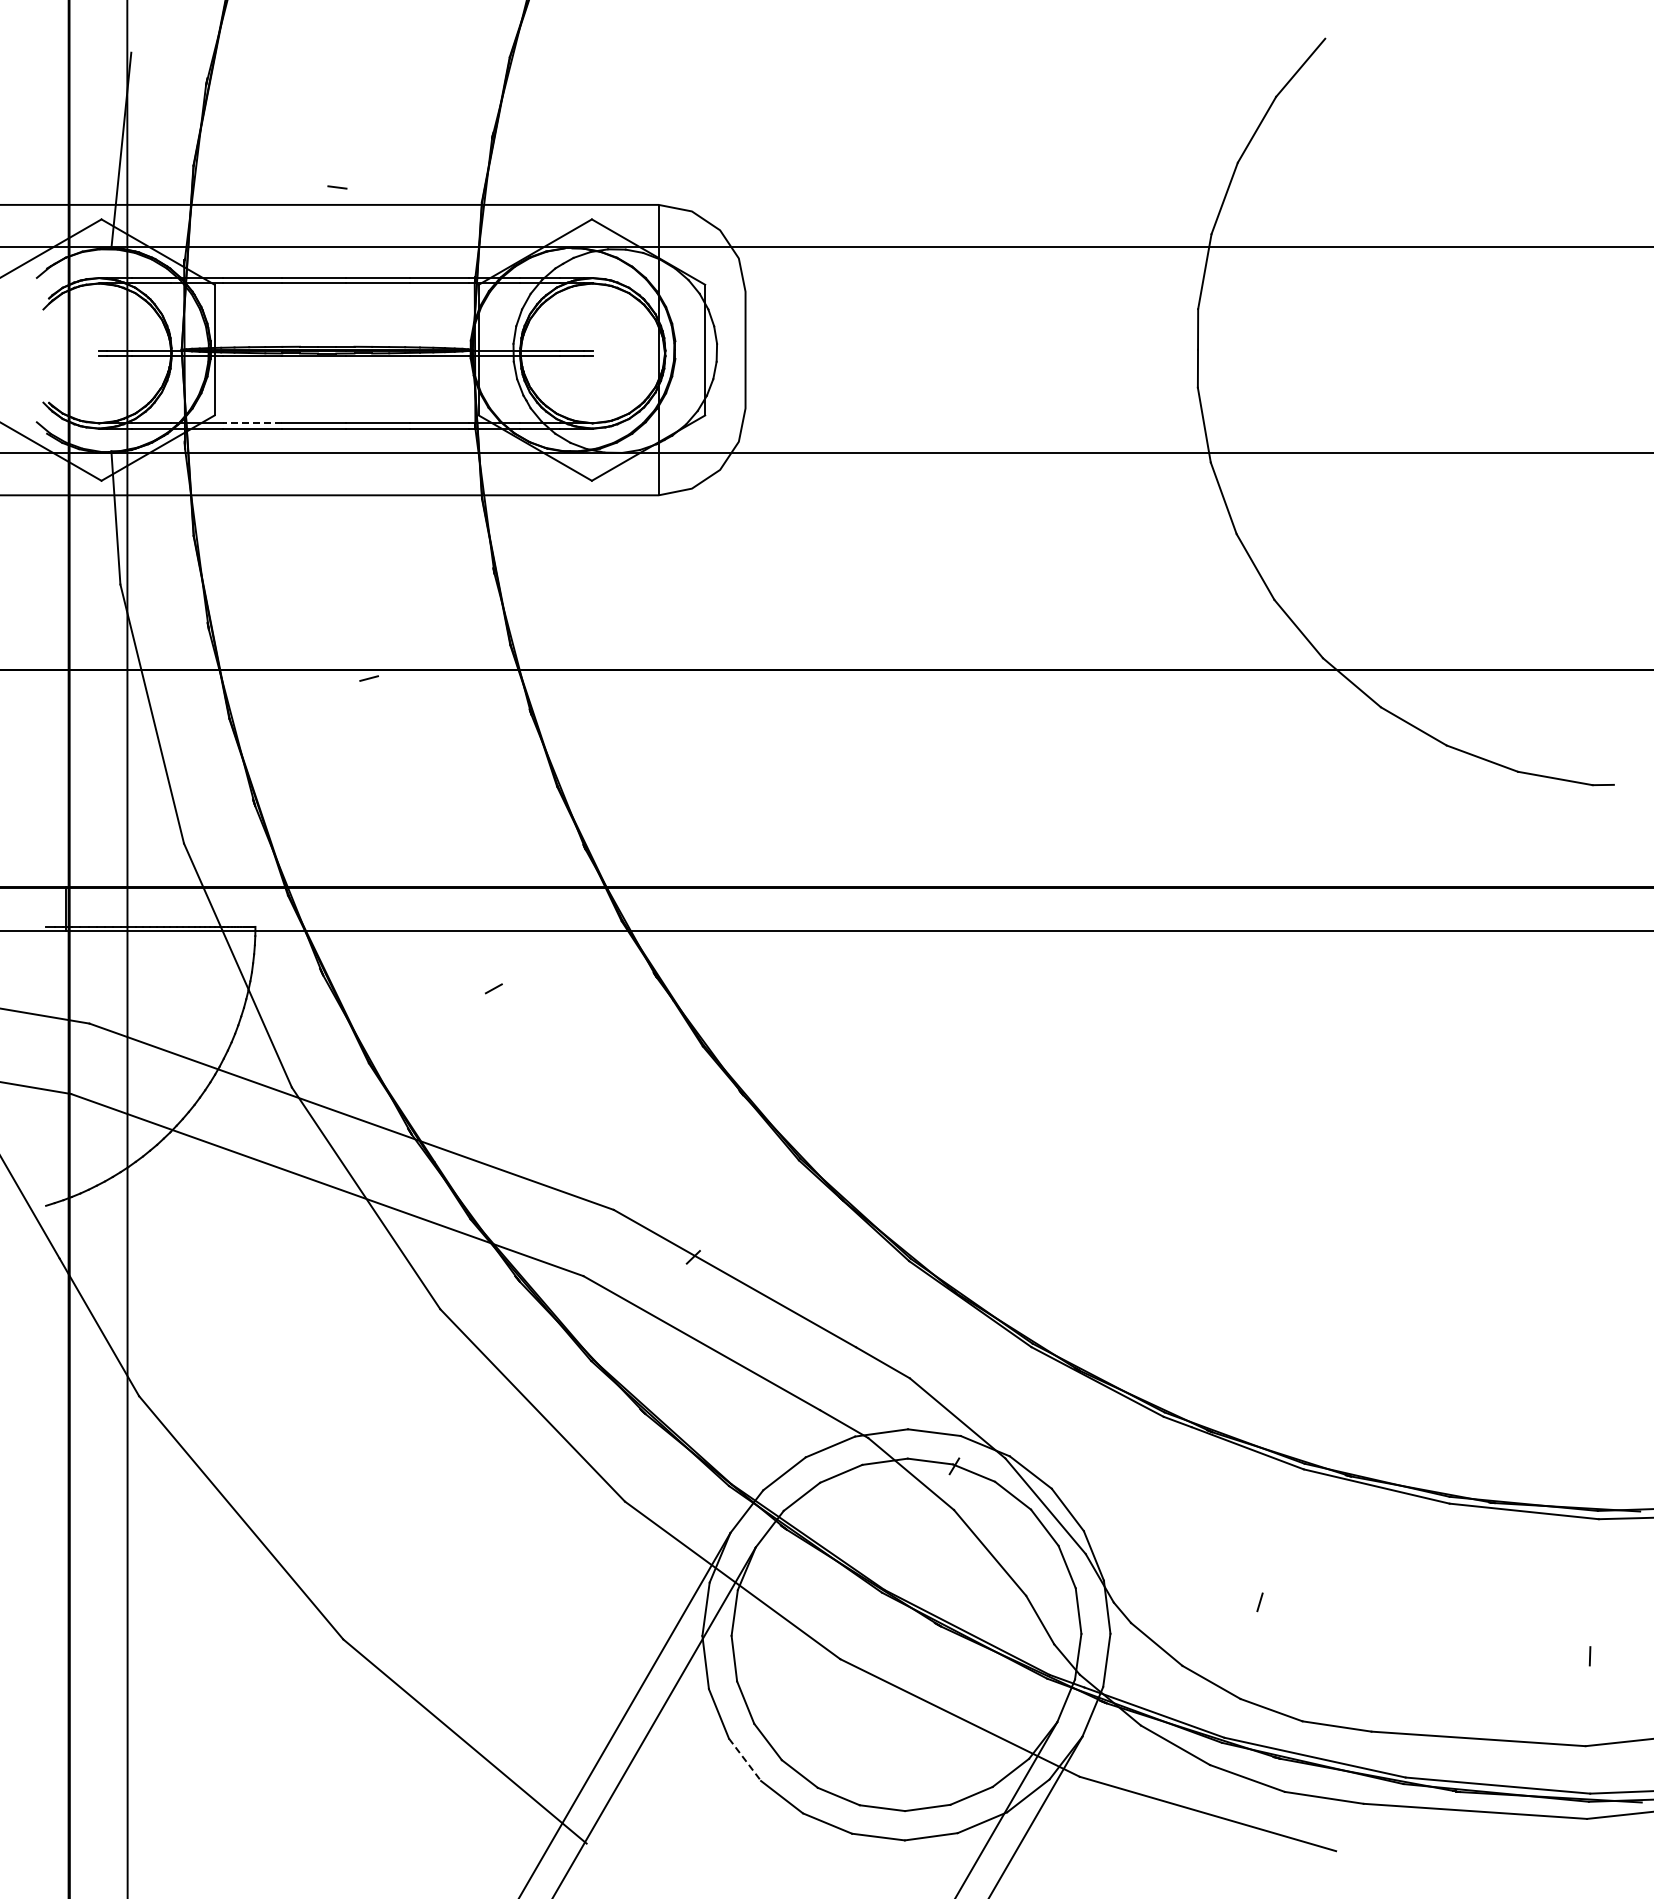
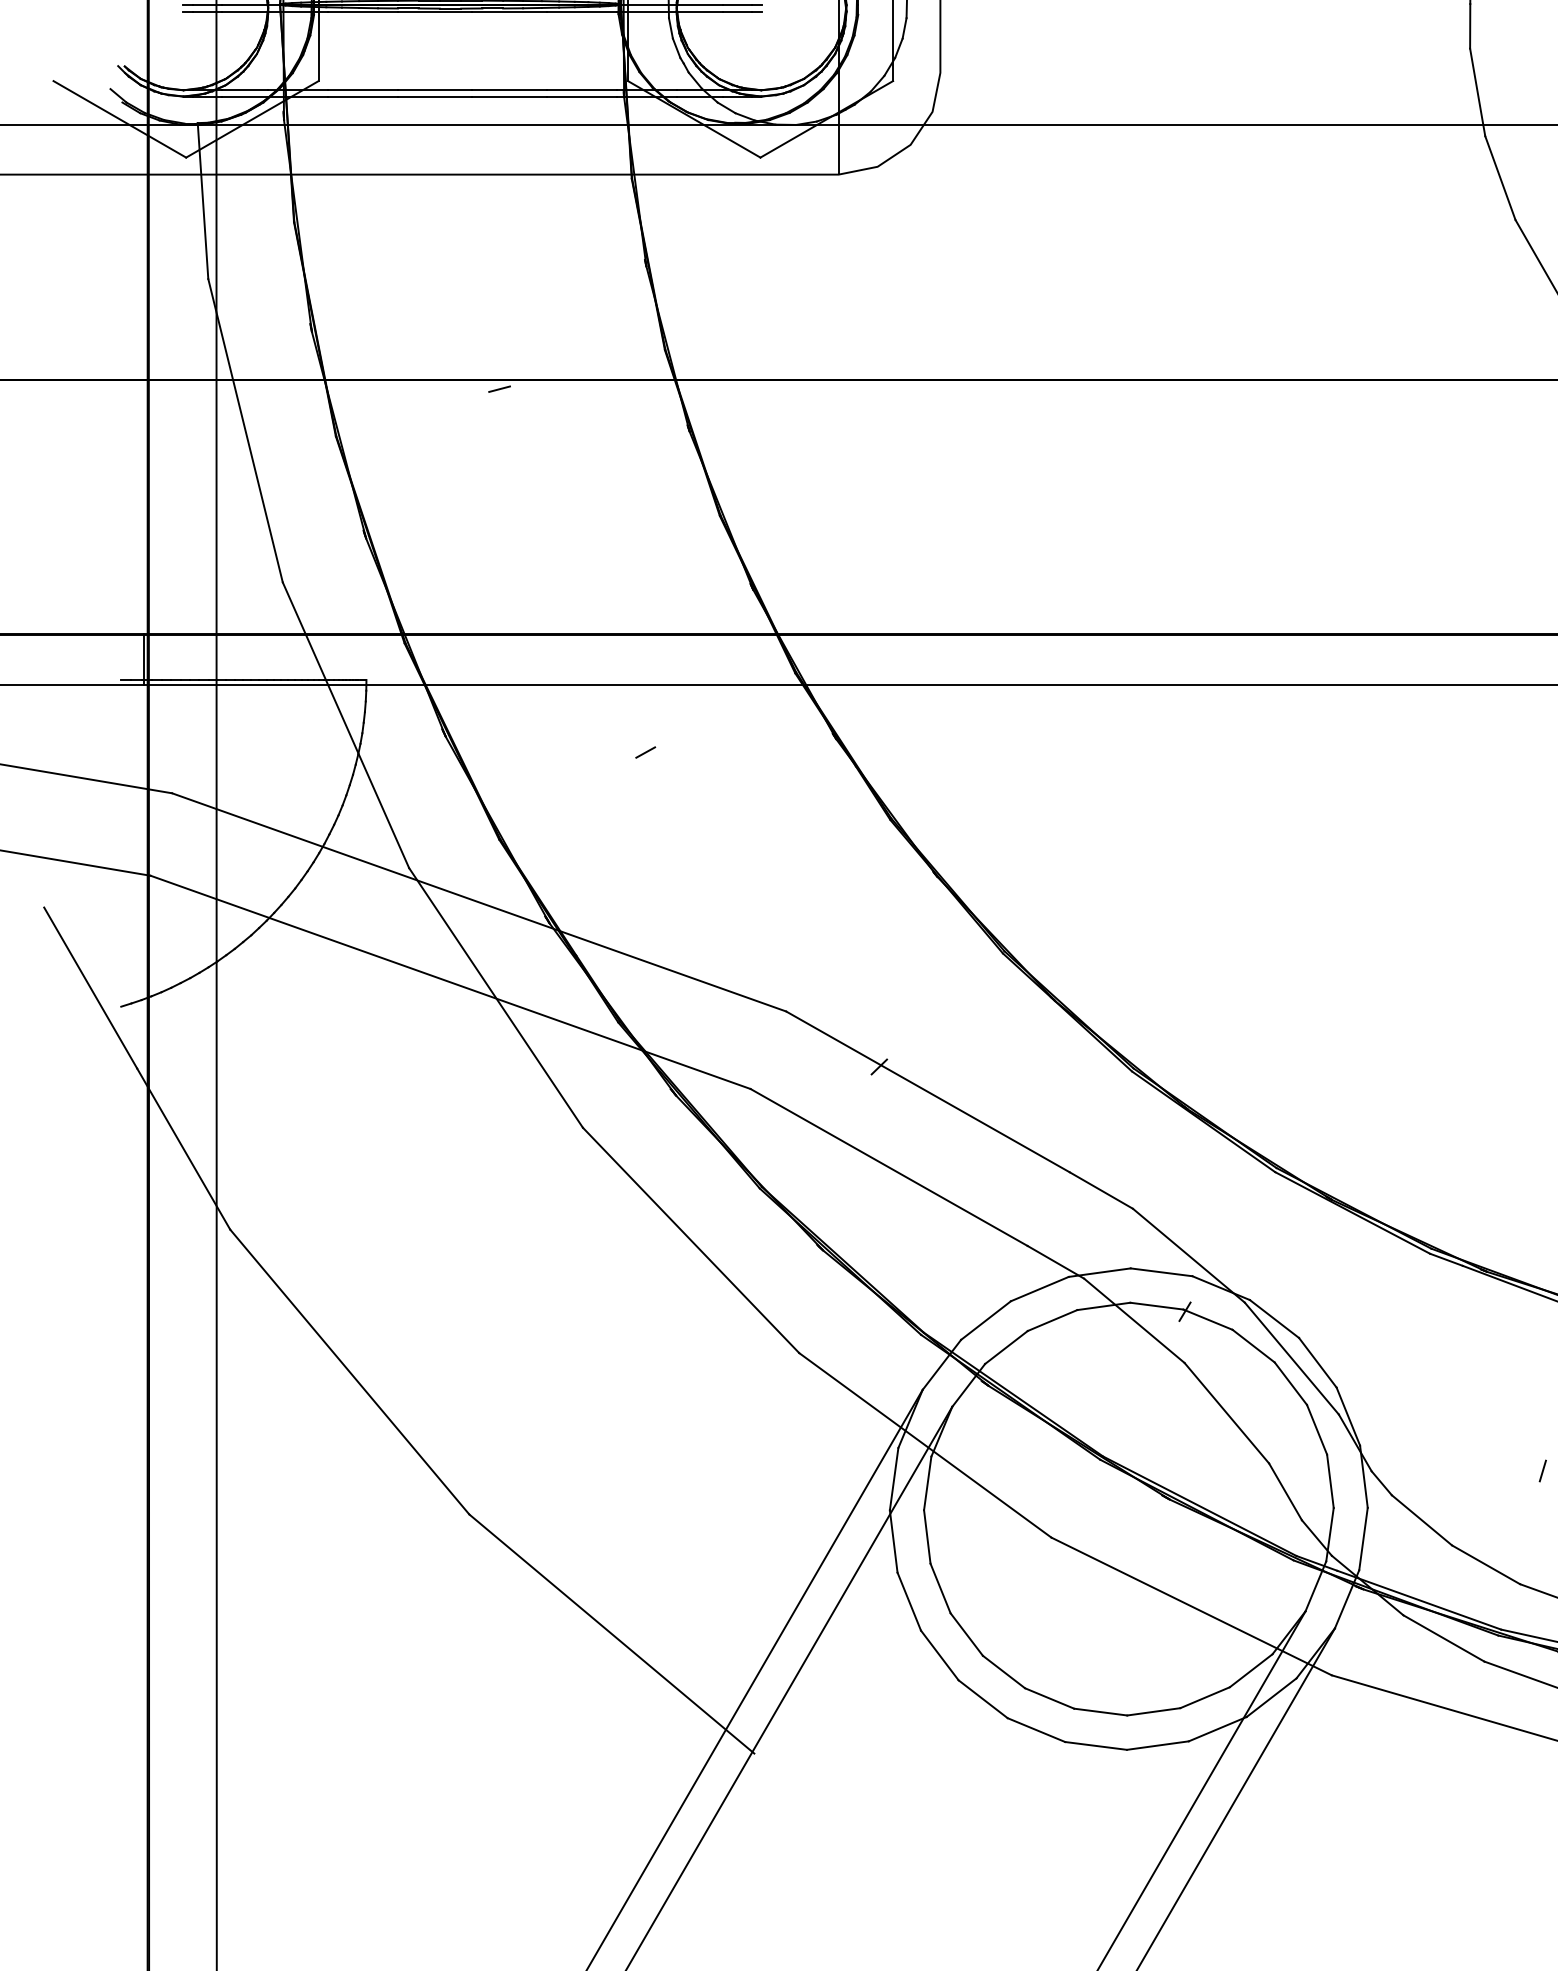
line: (252, 423) -> (362, 90), dashed -> solid
line: (745, 1759) -> (940, 1655), dashed -> solid

